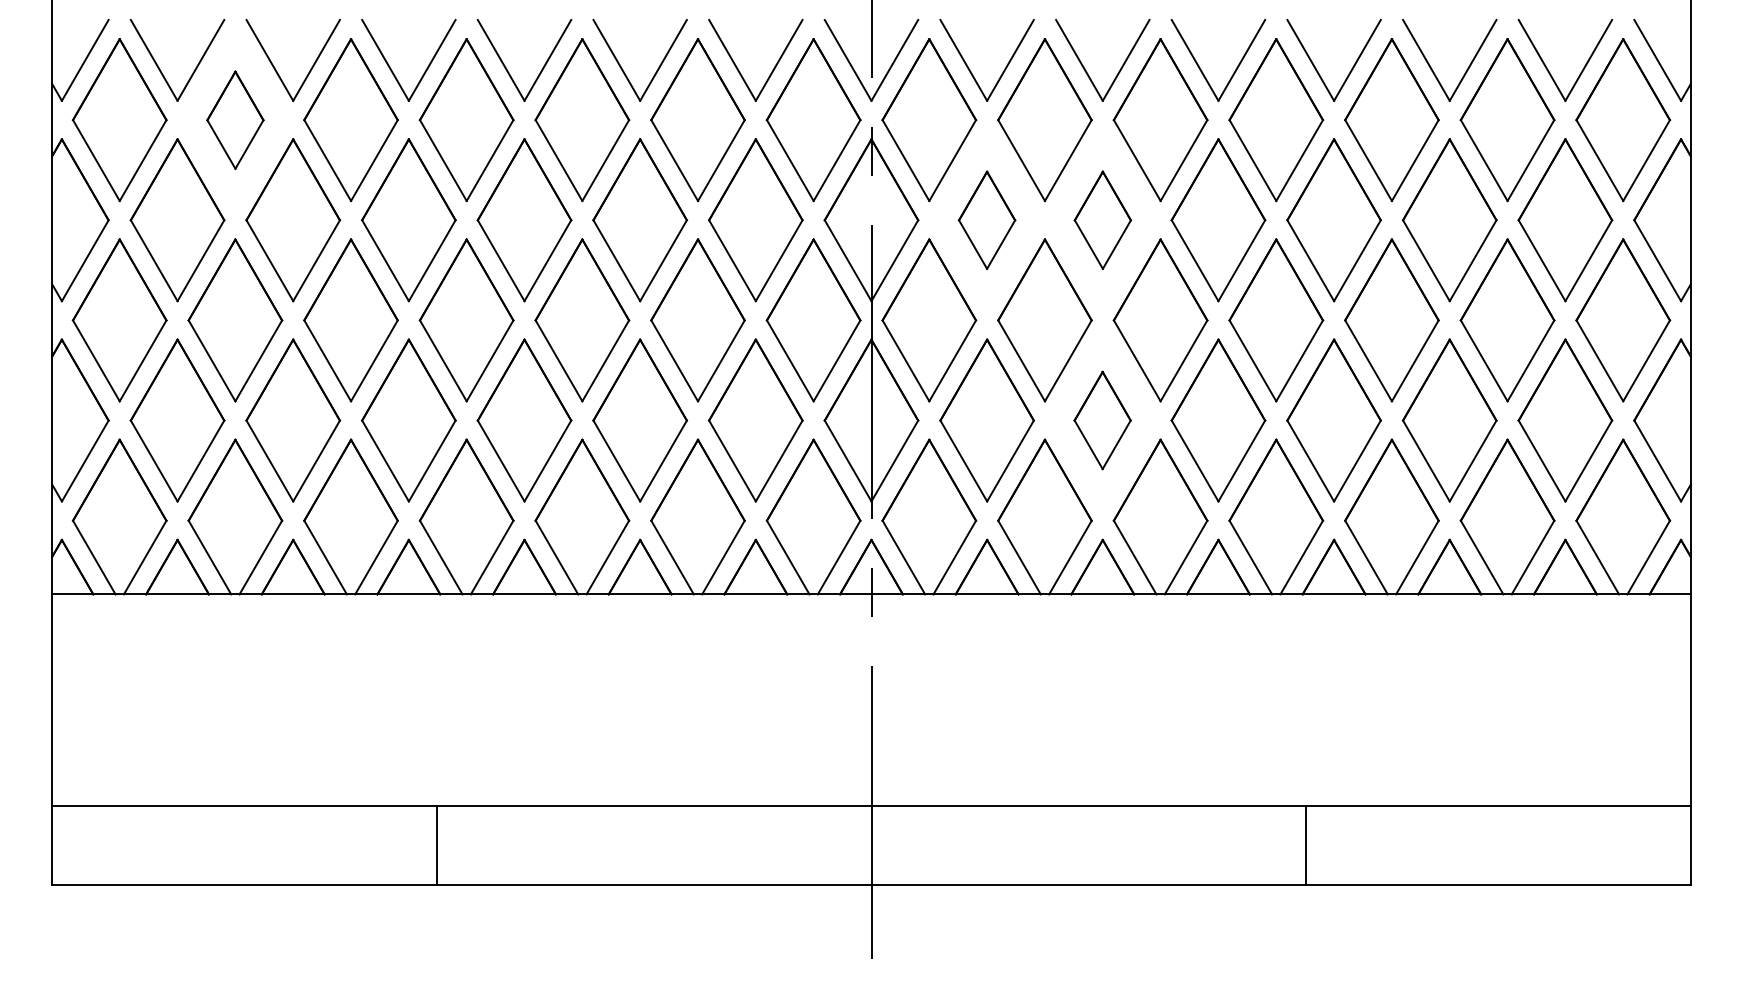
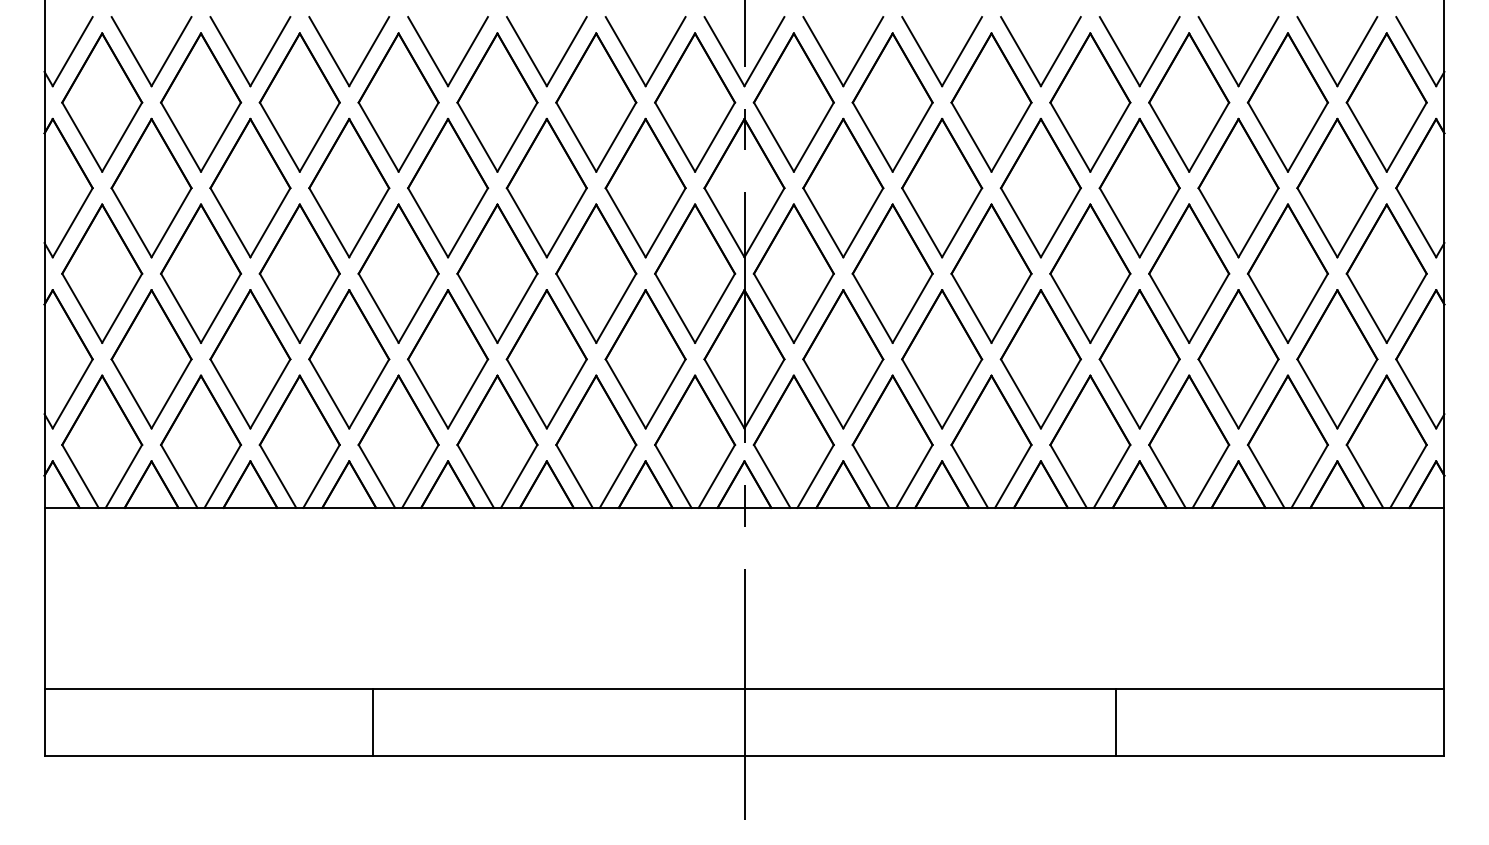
part: (235, 120) -> (201, 102), size x1.67
part: (986, 220) -> (842, 188), size x1.67
part: (1102, 220) -> (941, 188), size x1.67
part: (1102, 420) -> (941, 359), size x1.67

